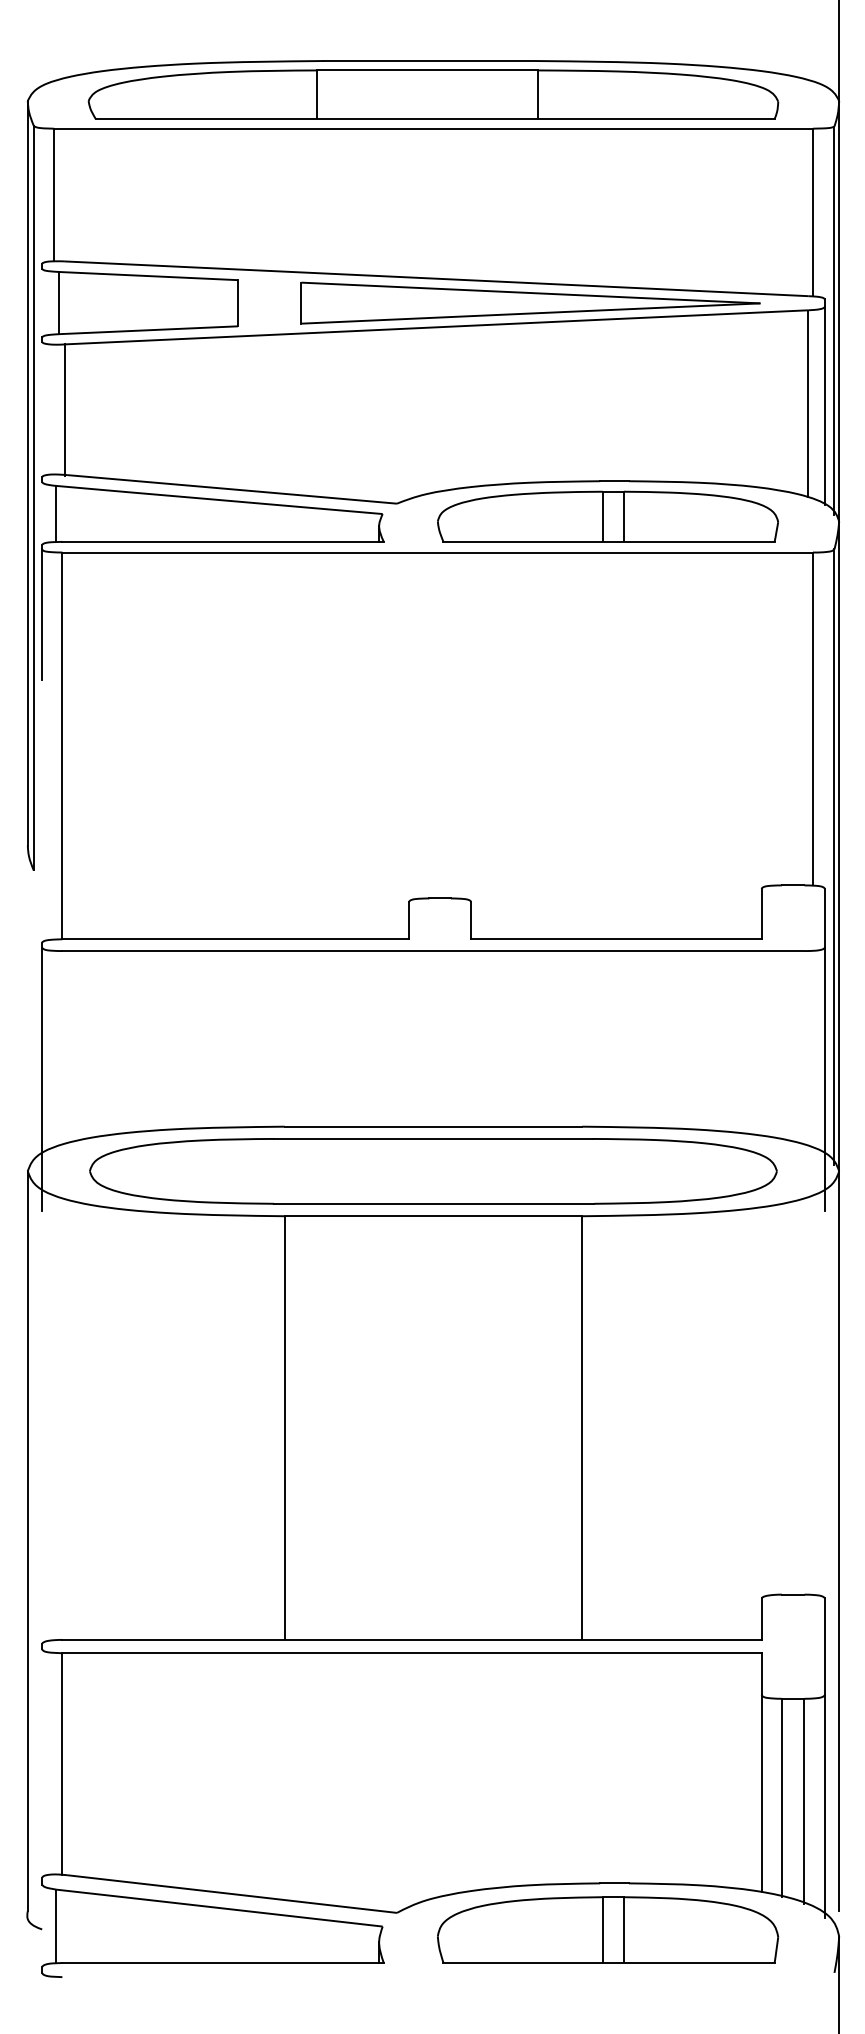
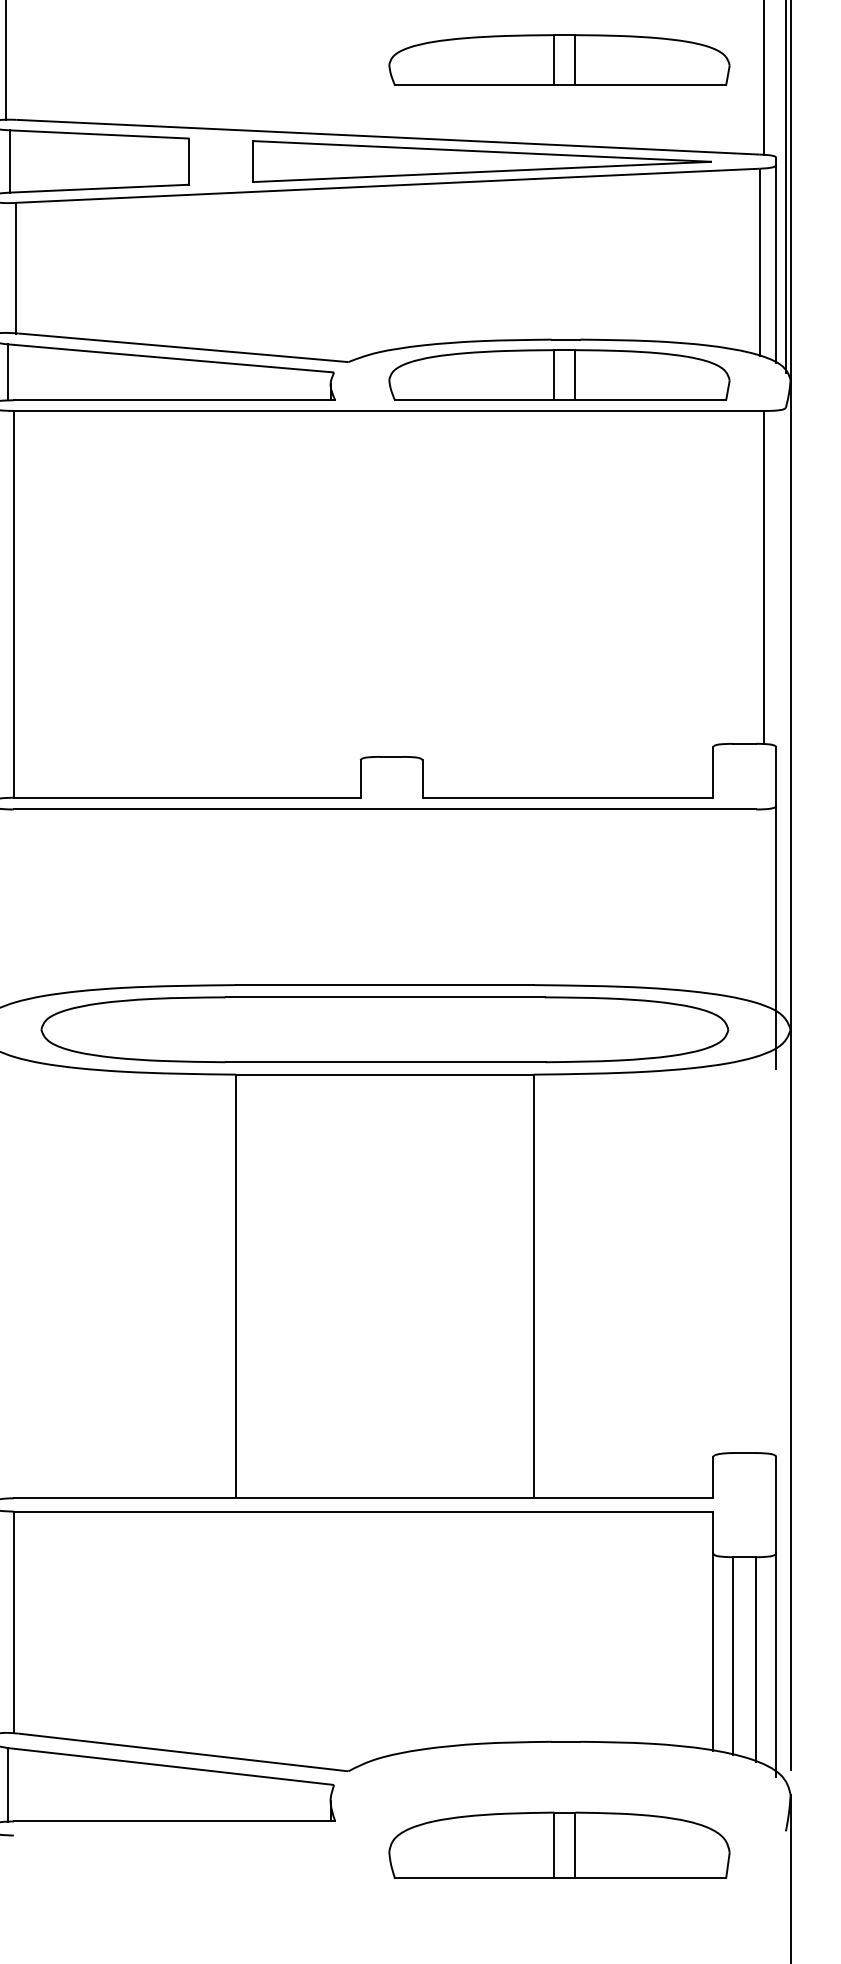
part: (607, 201) -> (558, 59), added
line: (834, 857) -> (785, 715), removed
part: (608, 1929) -> (559, 1844), moved

